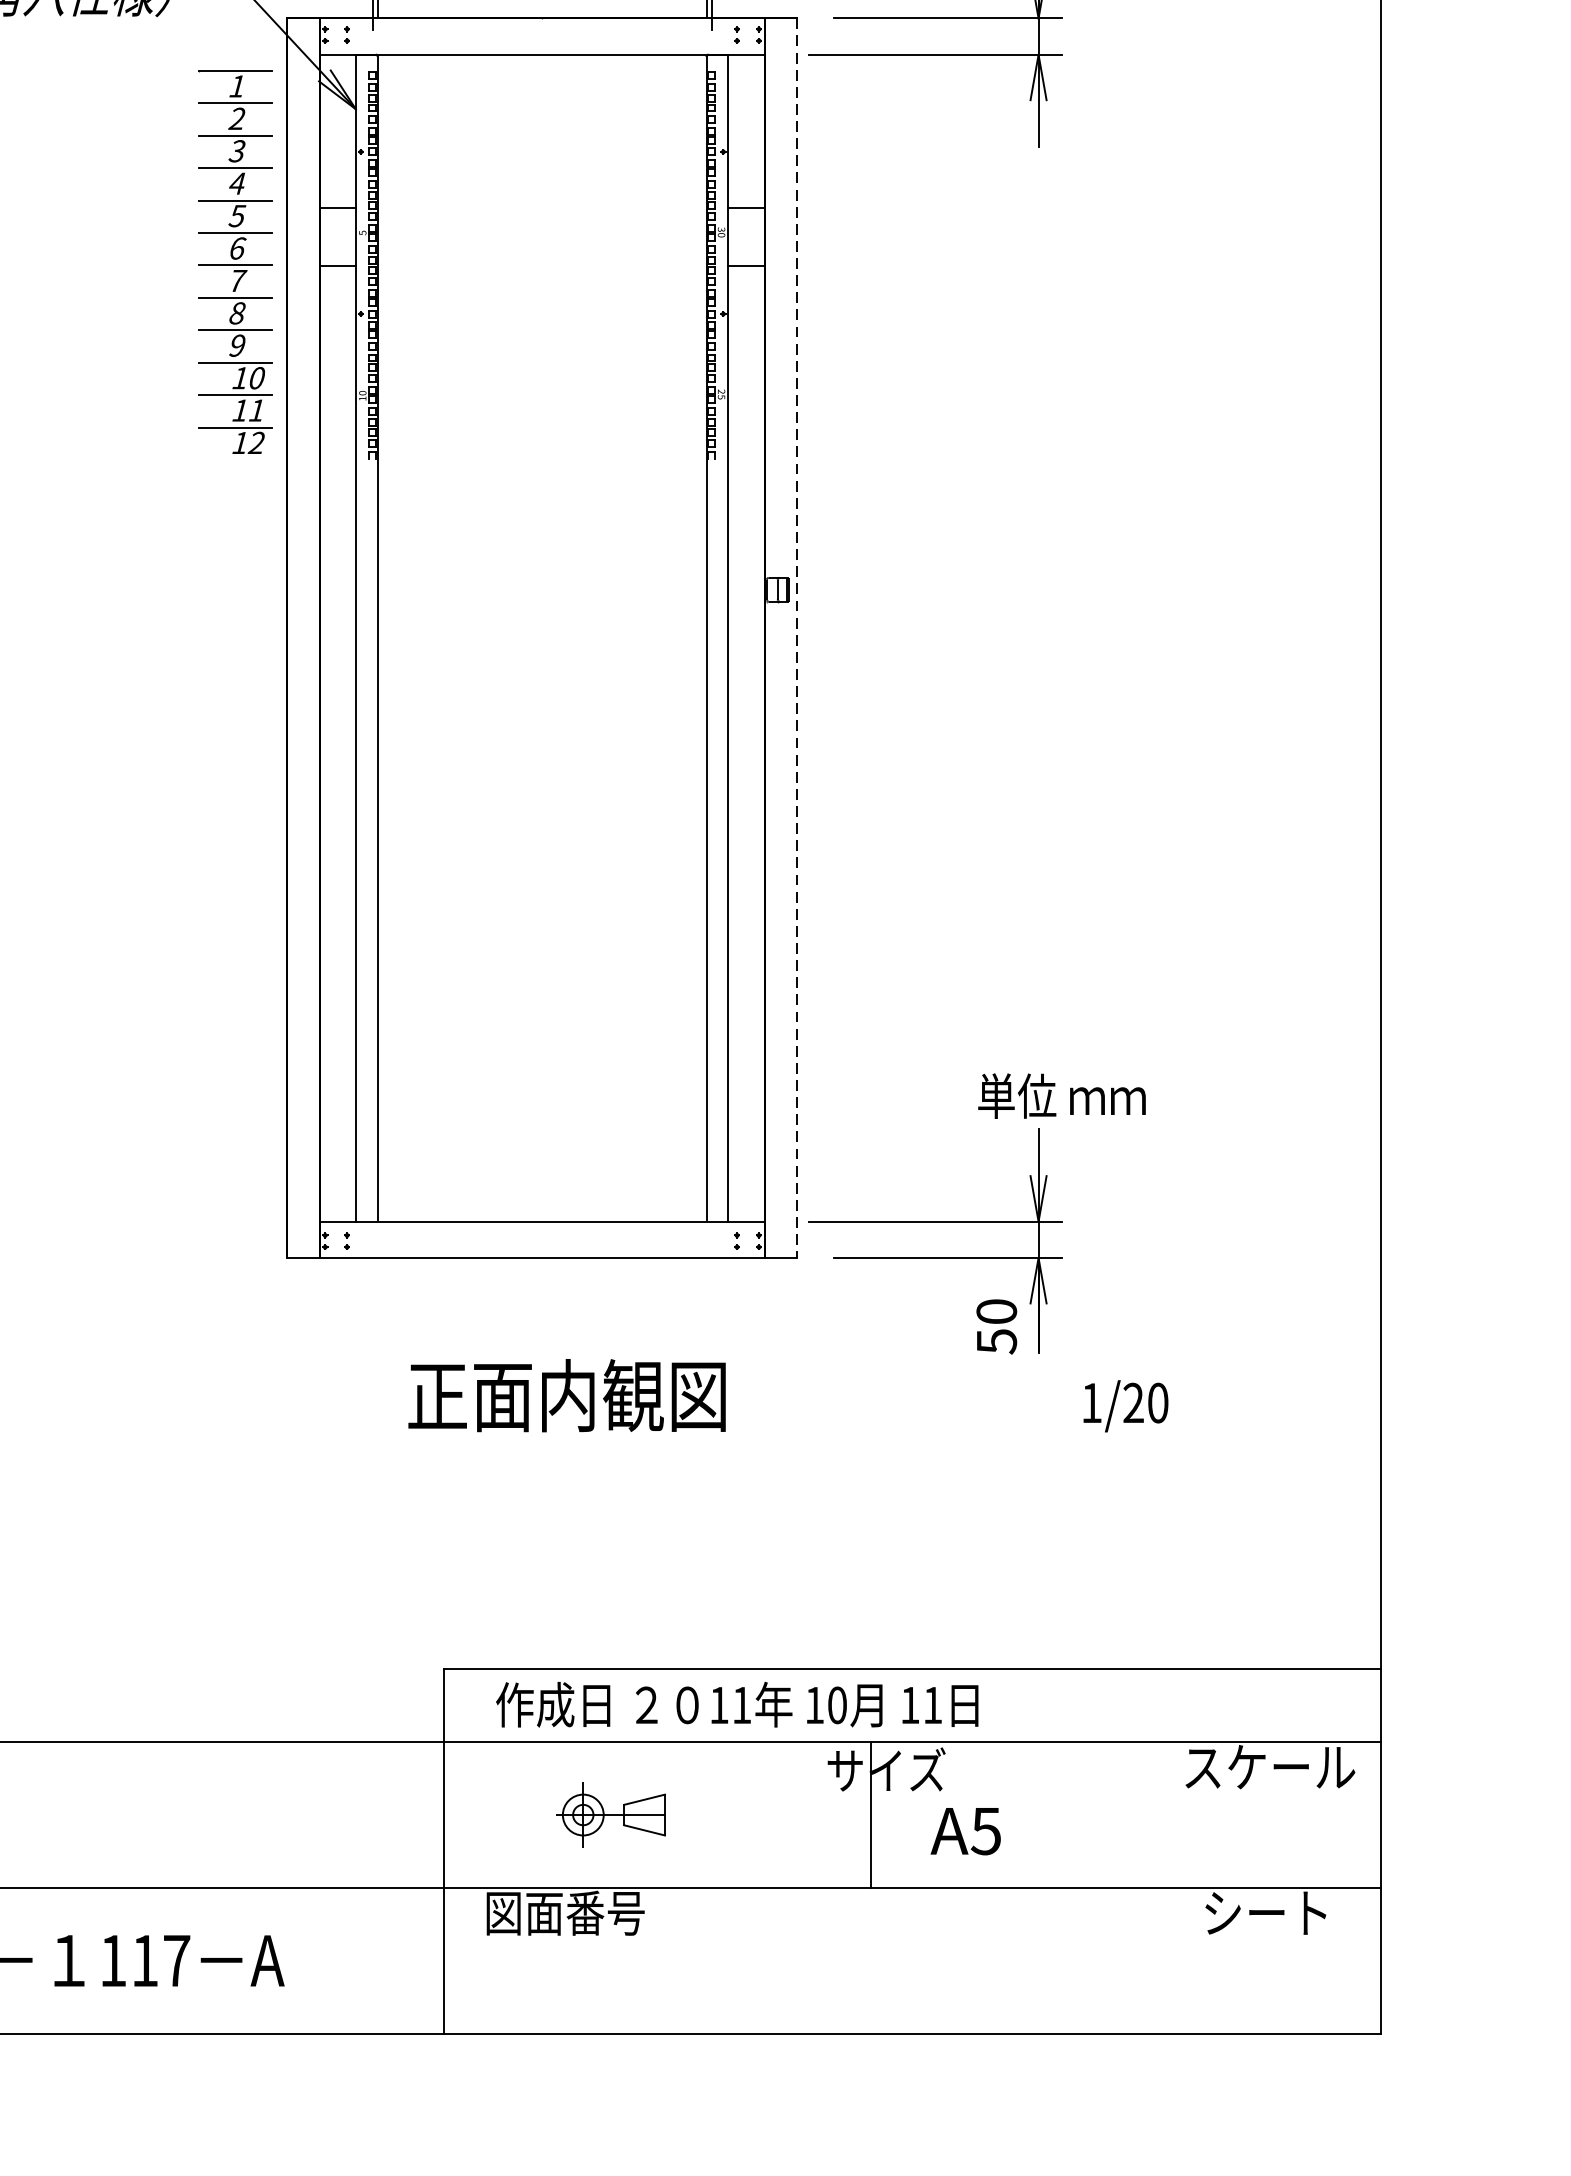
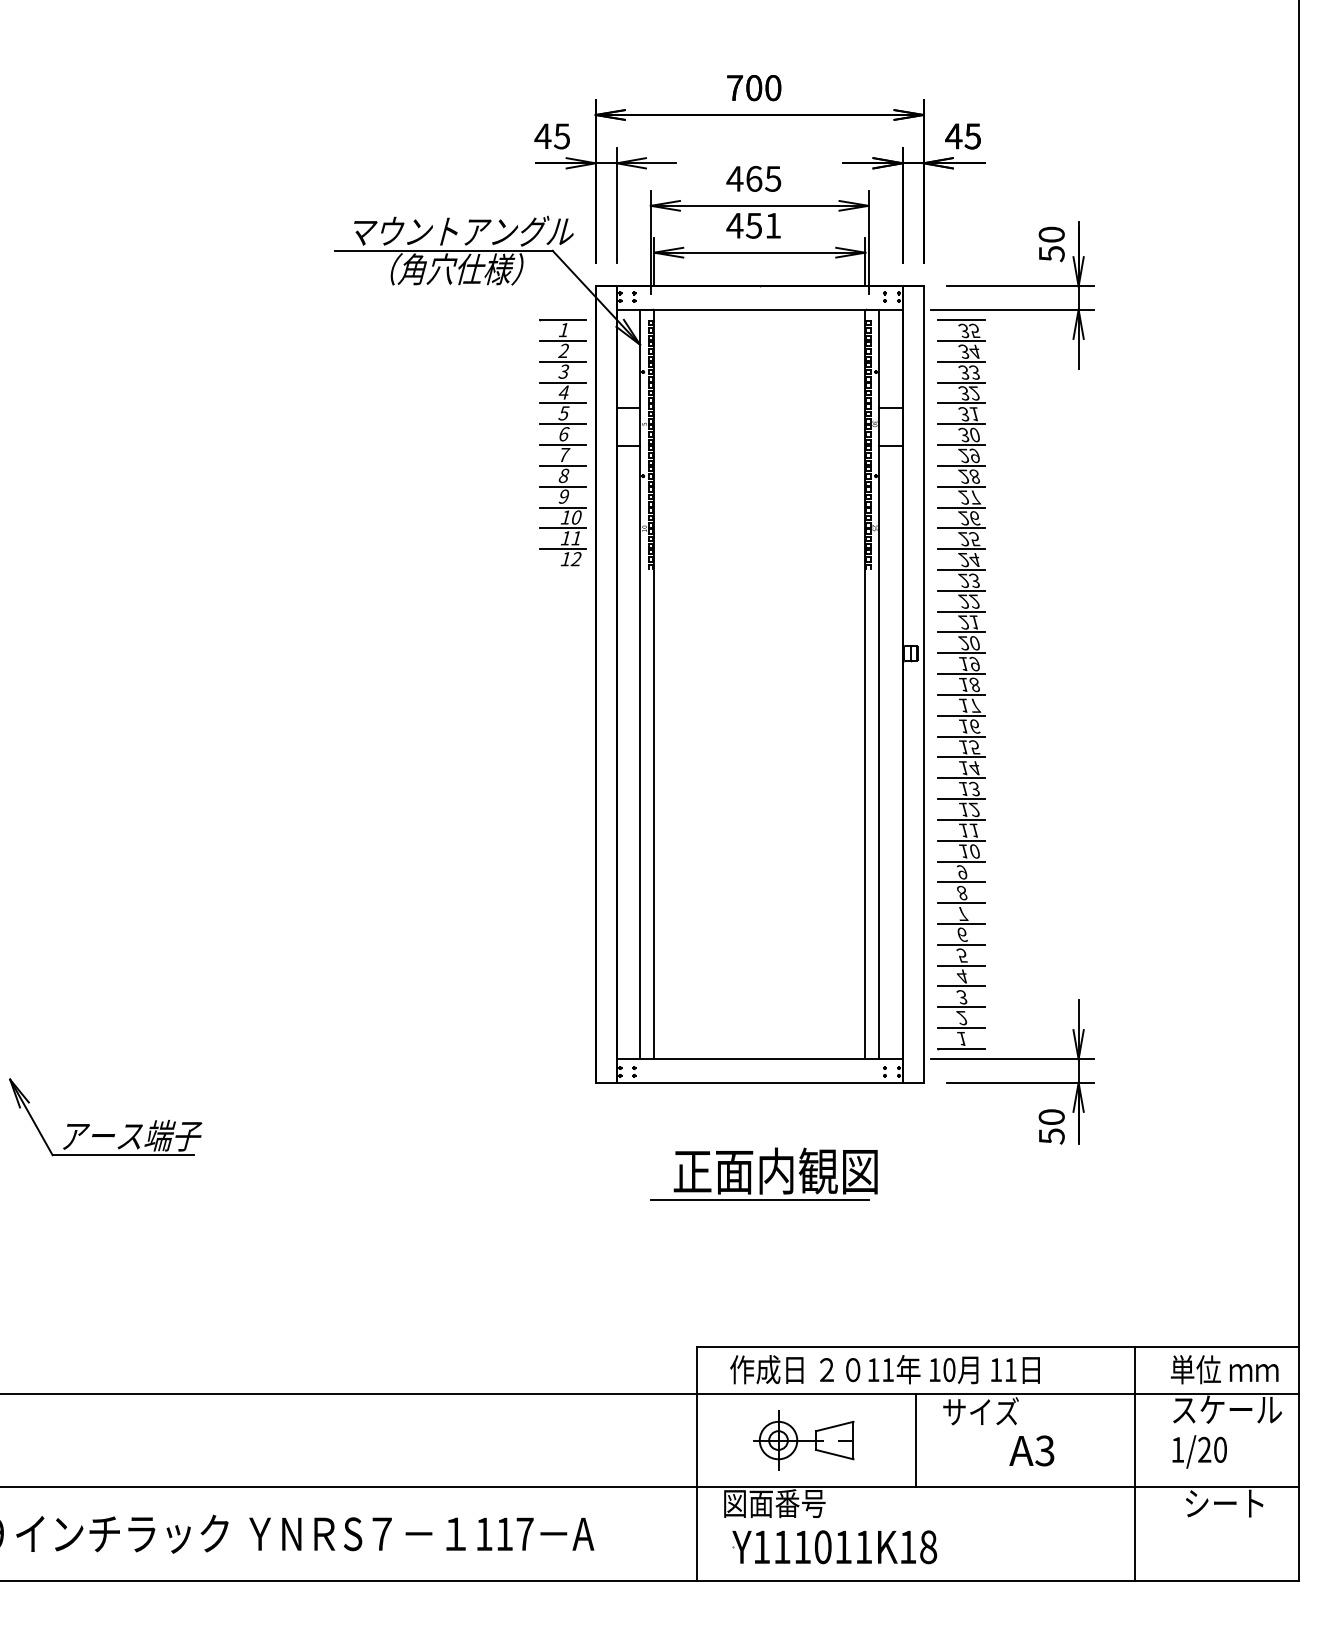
part: (856, 638) -> (961, 684), added
line: (797, 639) -> (923, 685), dashed -> solid
text: (1061, 1095) -> (1224, 1369), moved
text: (1125, 1405) -> (1199, 1451), moved
line: (541, 1439) -> (759, 1199), added
part: (610, 1814) -> (803, 1440), size x1.43
line: (870, 1814) -> (915, 1440), moved
text: (985, 1830) -> (1044, 1450), A5 -> A3
line: (1125, 1850) -> (1134, 1463), added
part: (658, 1981) -> (834, 1547), added

